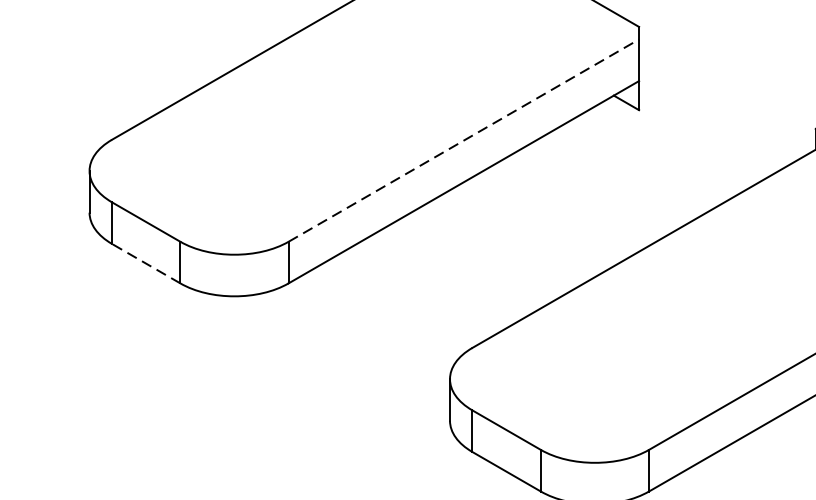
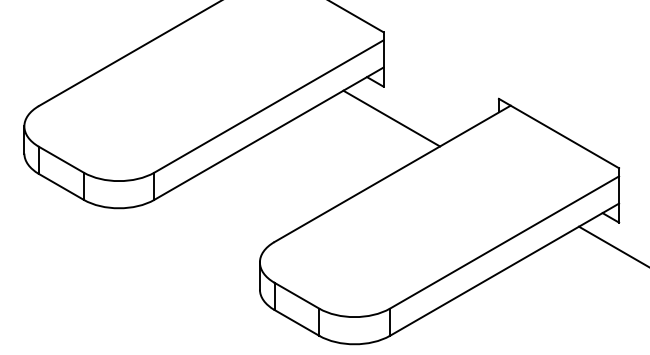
line: (464, 140) -> (269, 106), dashed -> solid
line: (651, 158) -> (391, 118), added
line: (146, 262) -> (61, 186), dashed -> solid

